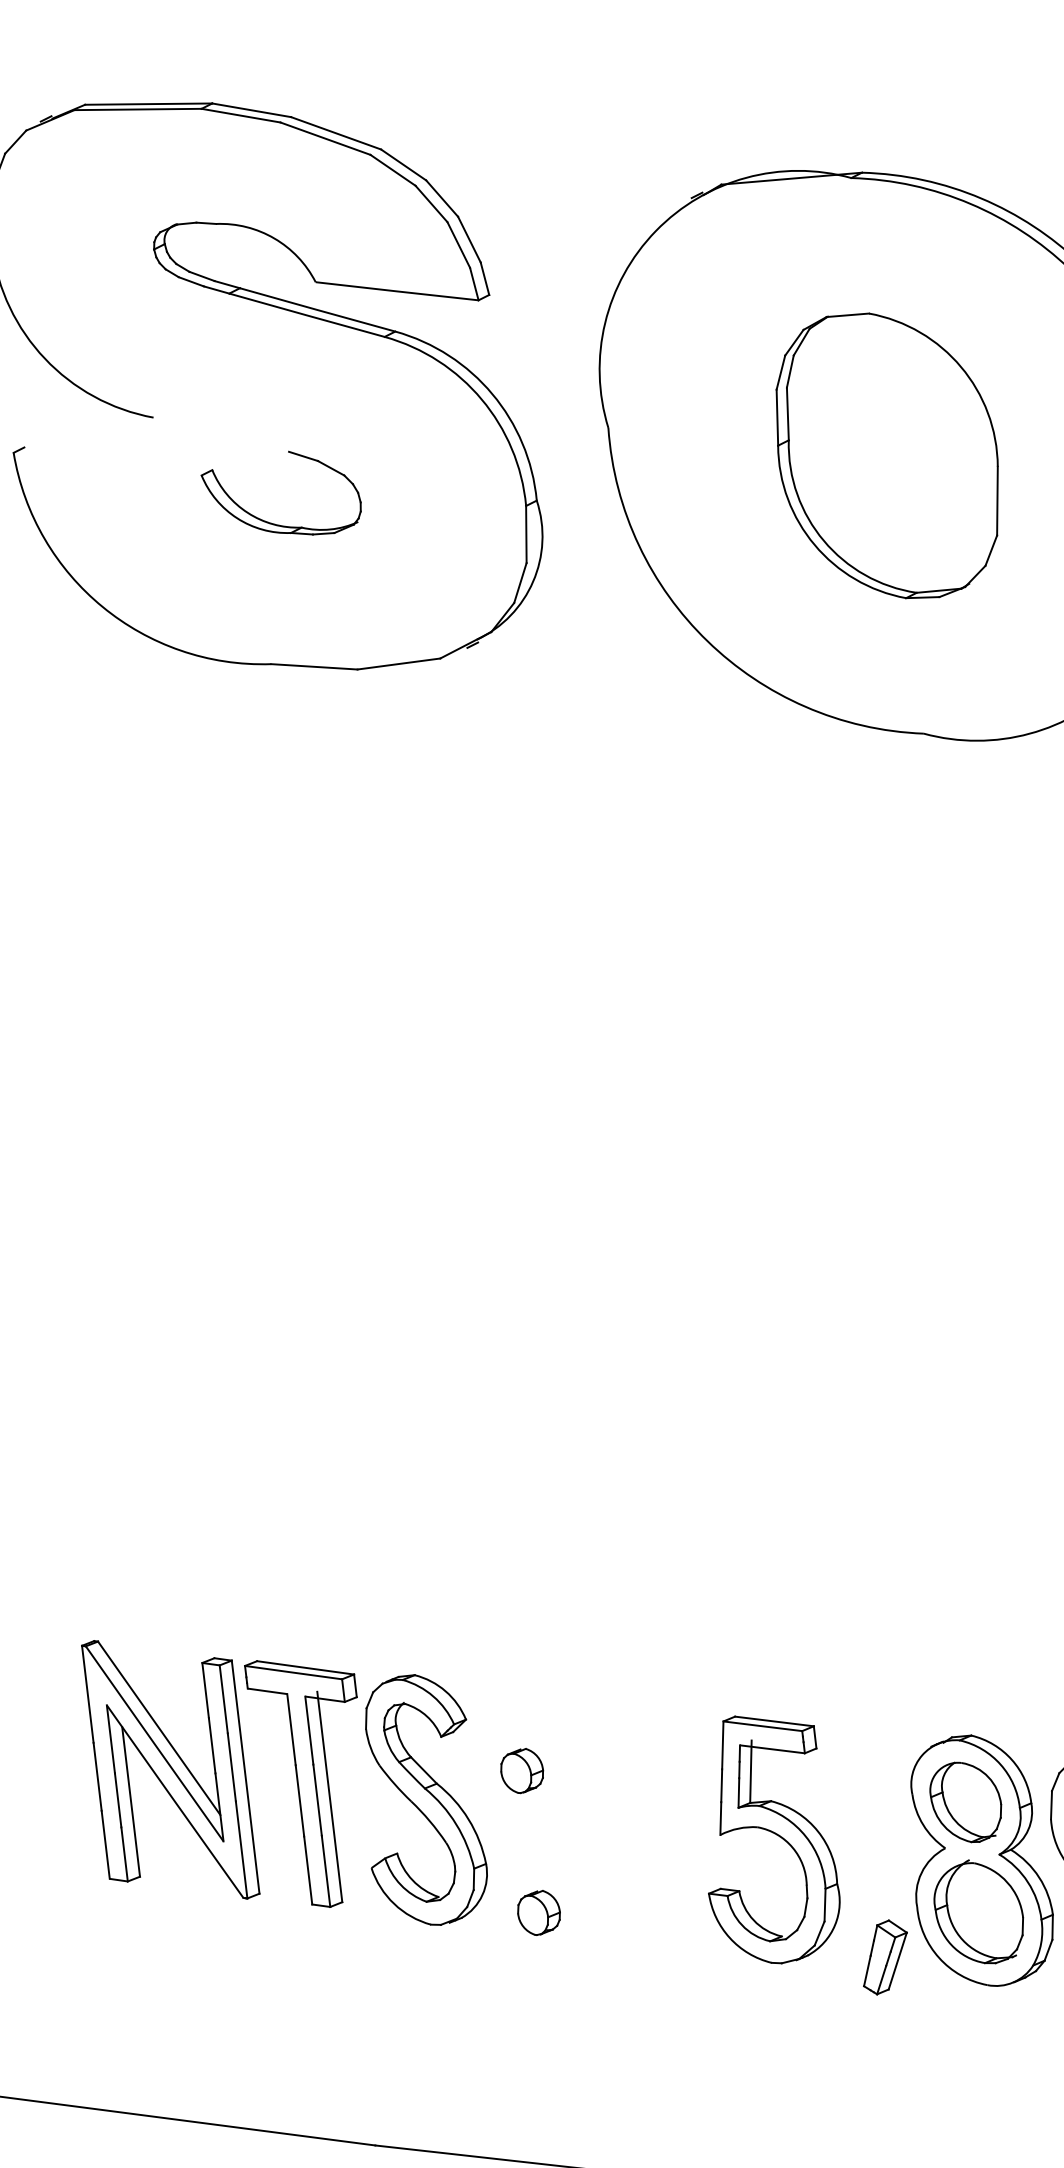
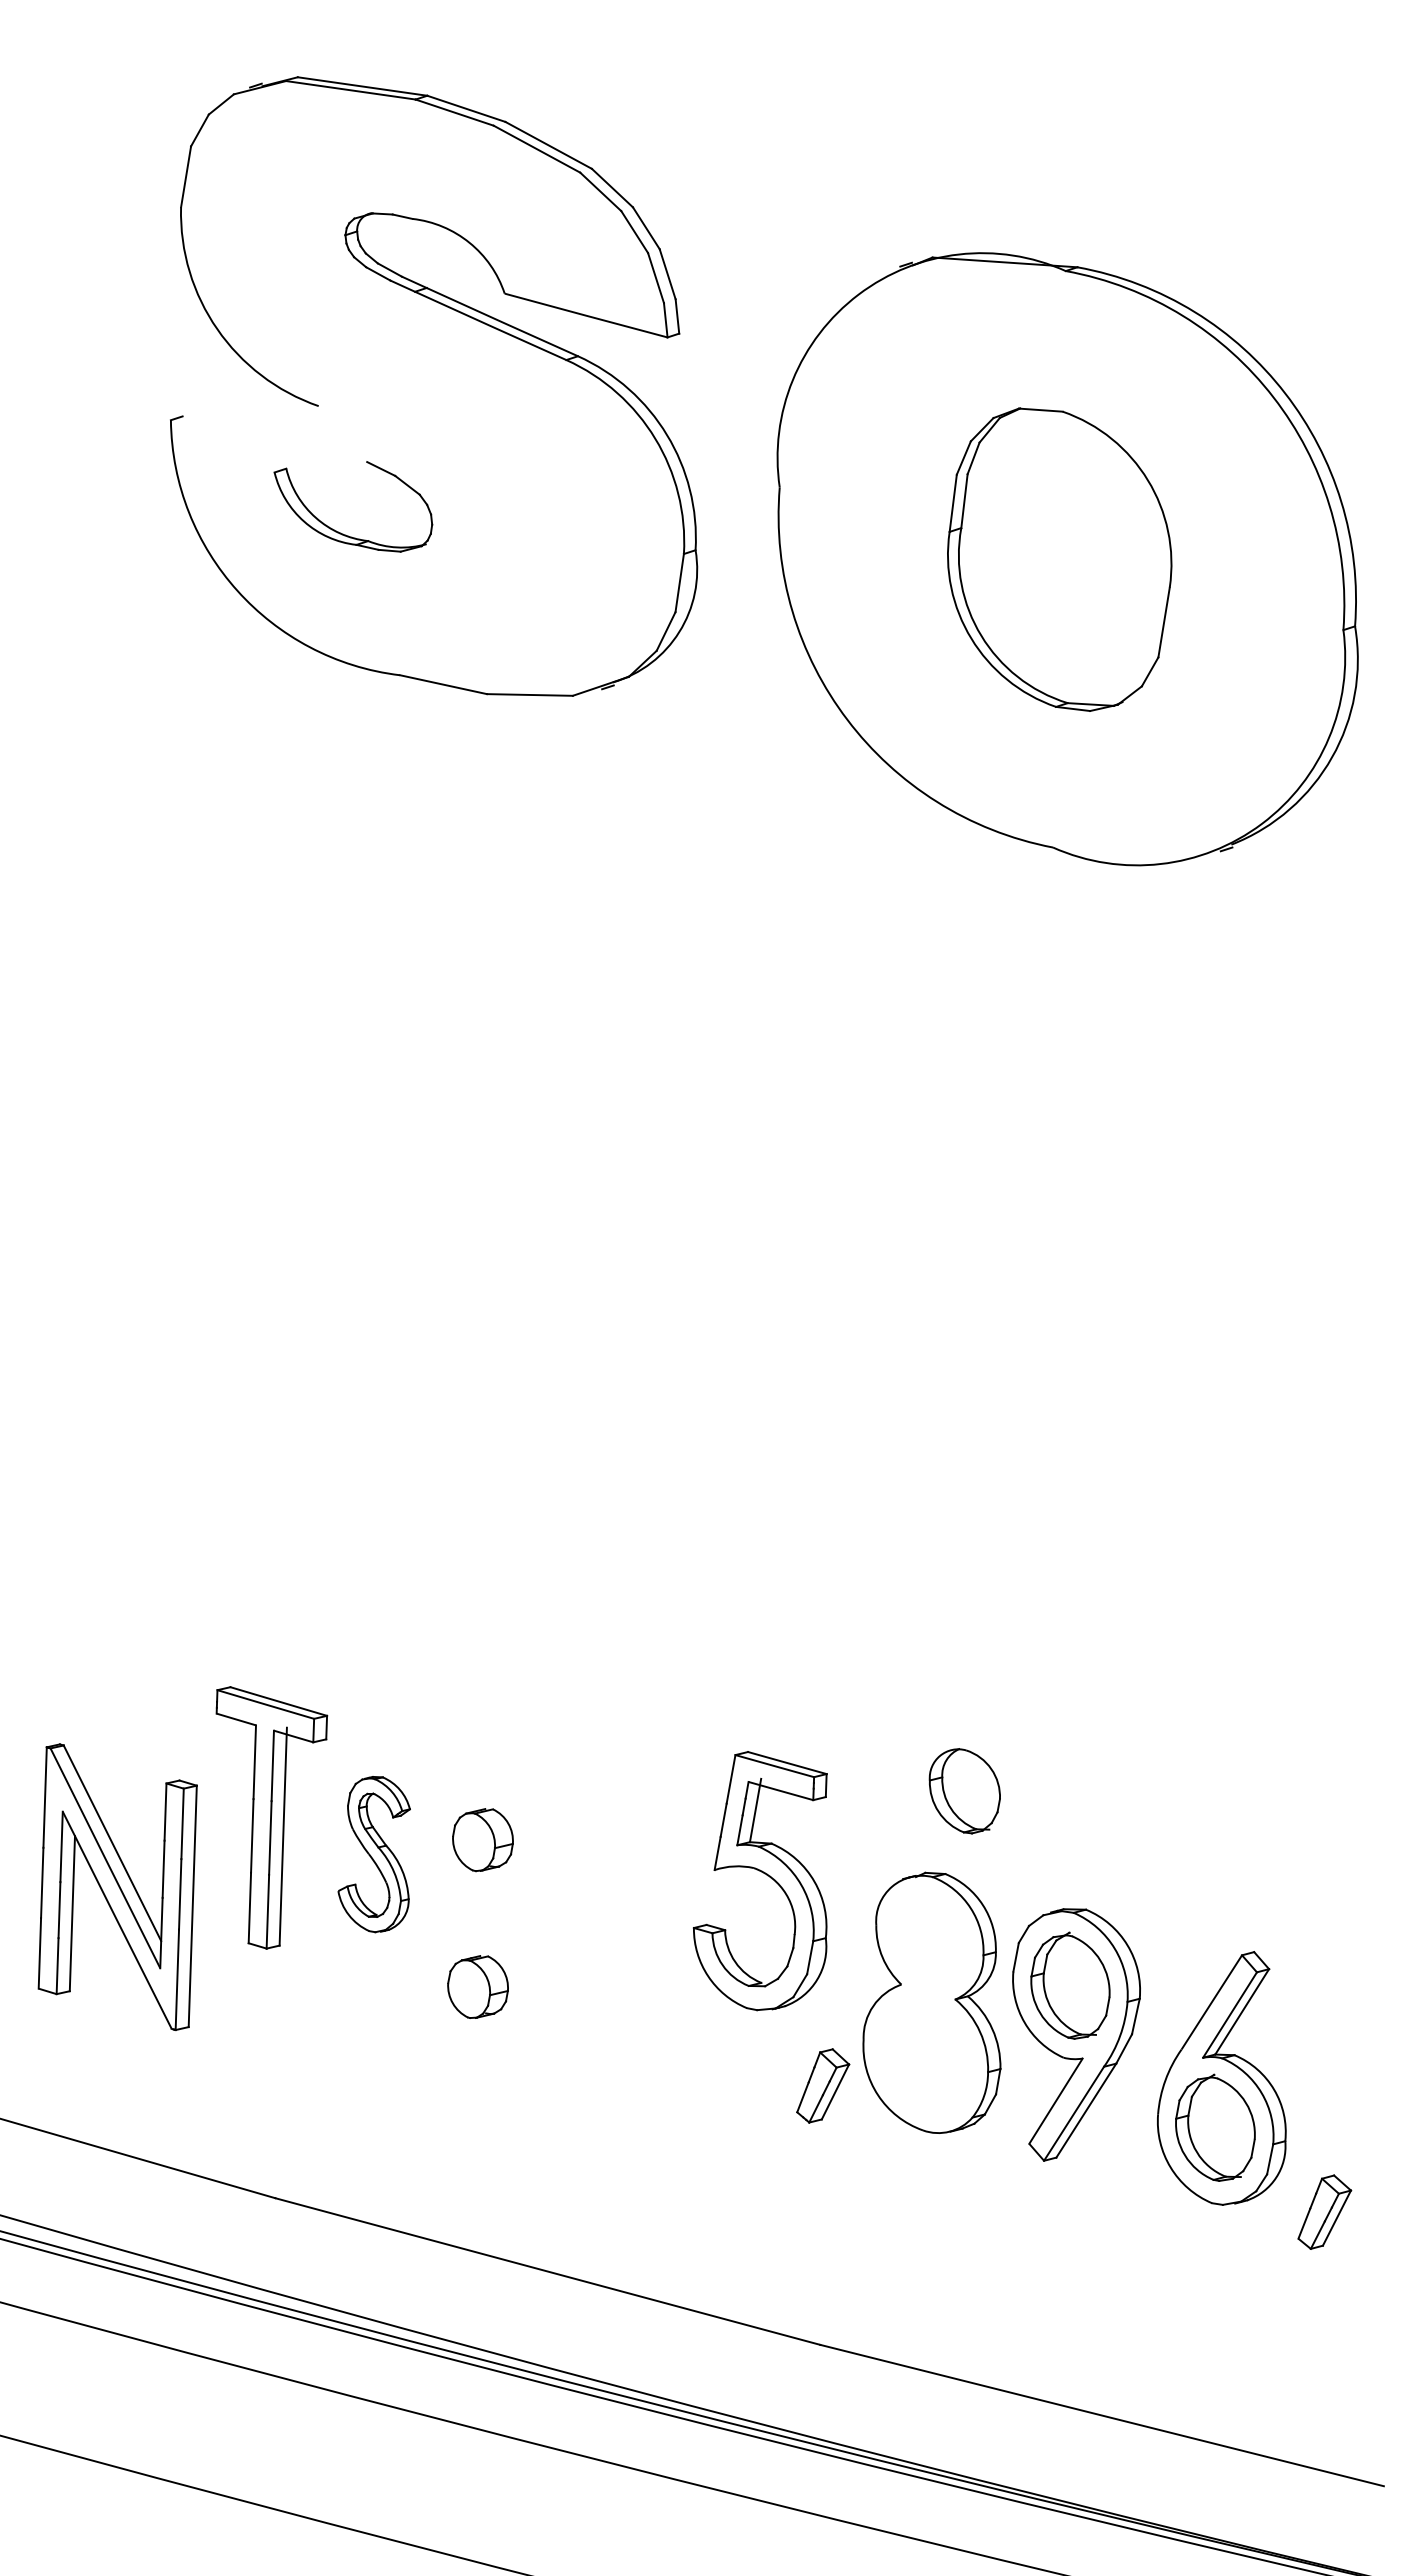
part: (276, 523) -> (343, 533), moved
part: (170, 1769) -> (117, 1886), moved
part: (521, 1771) -> (482, 1840), size x1.4
part: (419, 1800) -> (373, 1854), size x0.6
part: (965, 1802) -> (964, 1791), moved
part: (768, 1831) -> (764, 1874), moved
part: (978, 1911) -> (925, 2054), removed
part: (538, 1913) -> (477, 1987), size x1.4

